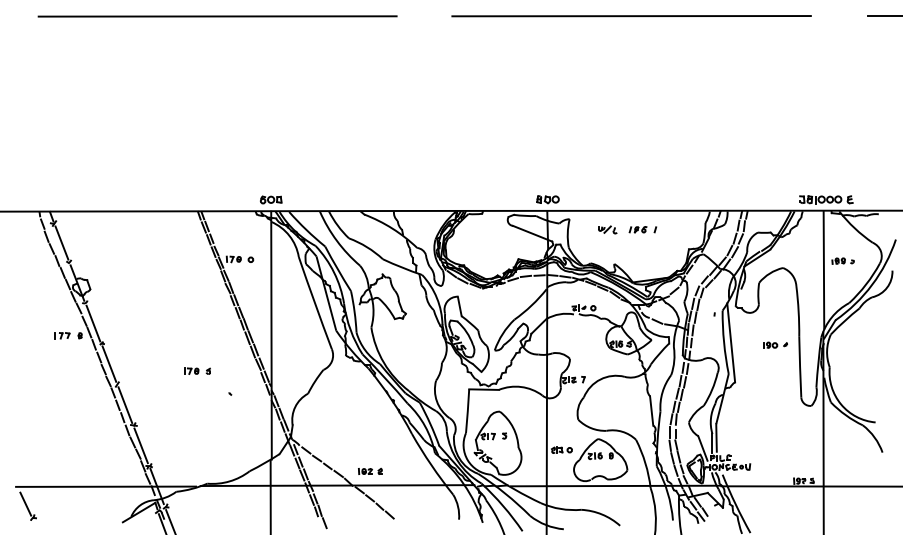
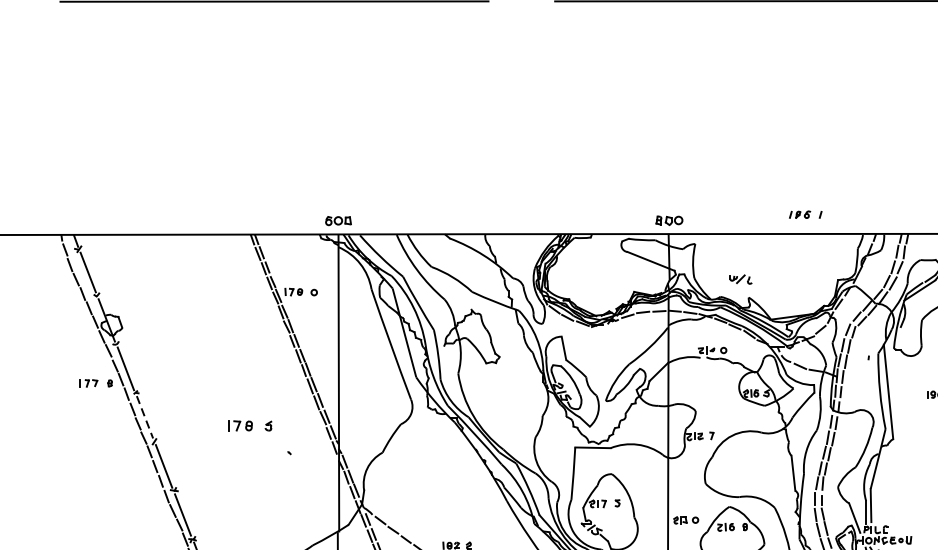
part: (607, 229) -> (740, 279), moved
part: (642, 229) -> (805, 214), moved
line: (109, 364) -> (145, 417), solid -> dashed
part: (197, 370) -> (250, 424), size x1.4

